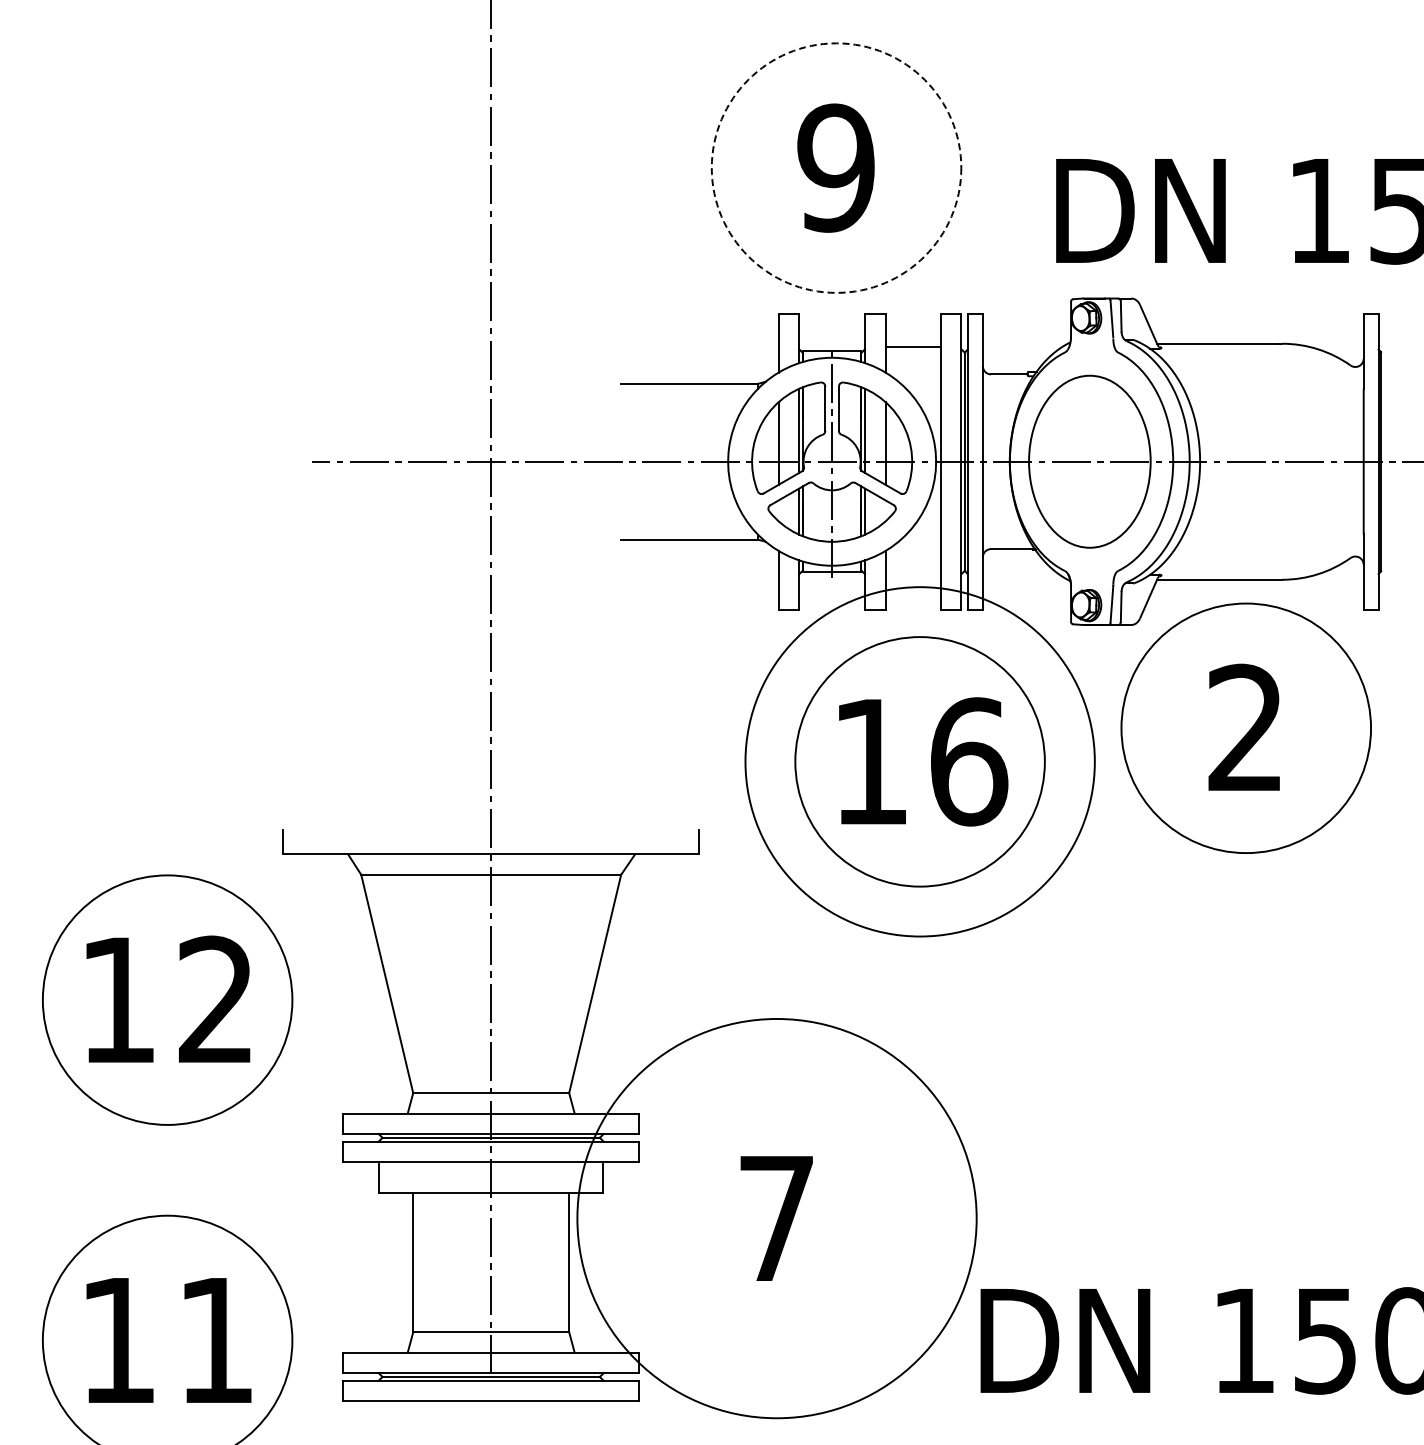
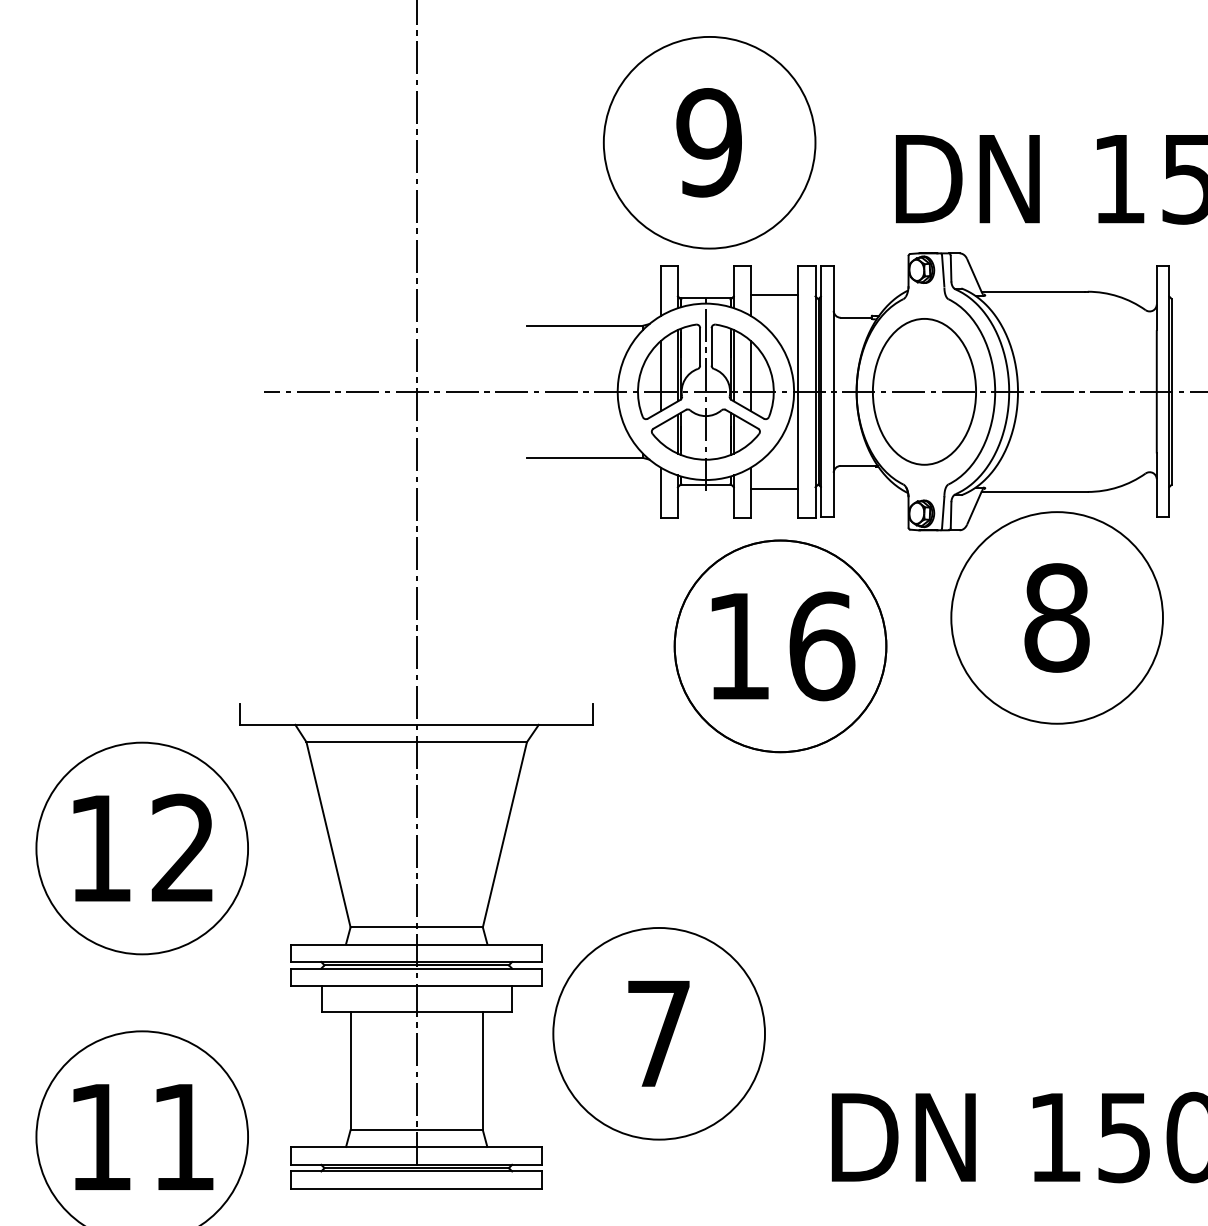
circle: (836, 167) -> (709, 142), dashed -> solid
line: (912, 576) -> (774, 489), added
text: (1245, 728) -> (1056, 618), 2 -> 8
circle: (919, 761) -> (780, 646), size x0.71
circle: (776, 1218) -> (658, 1033), size x0.62

